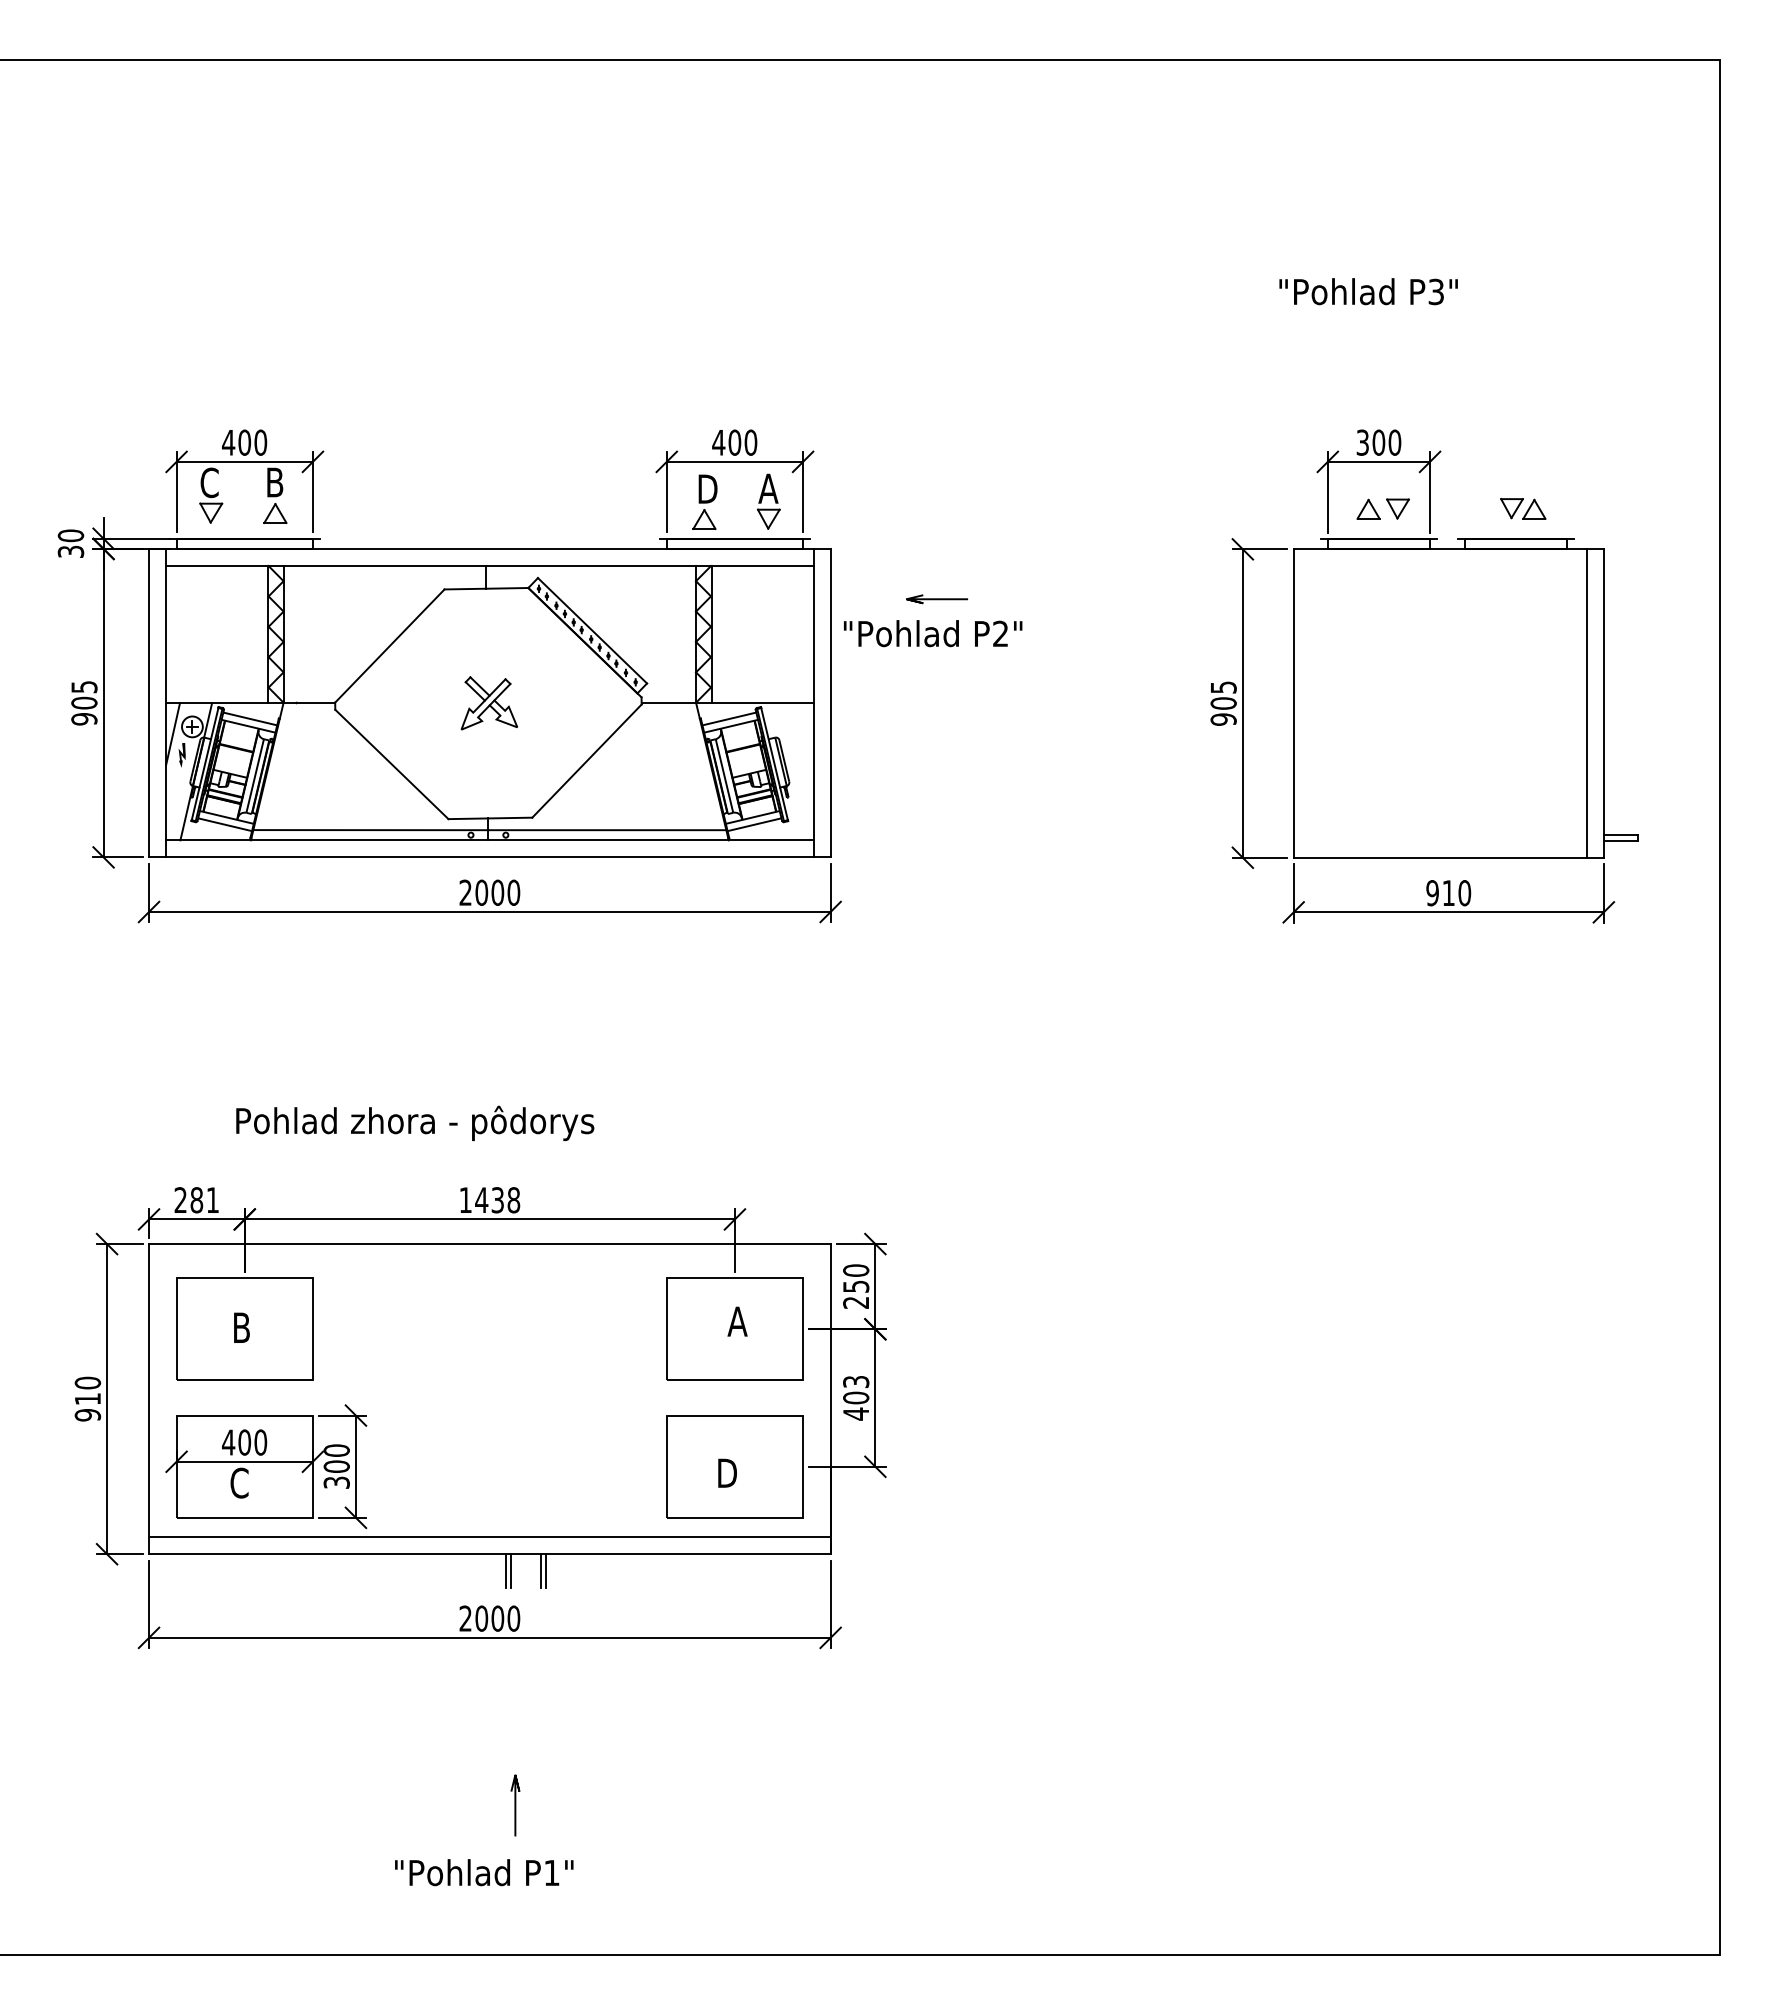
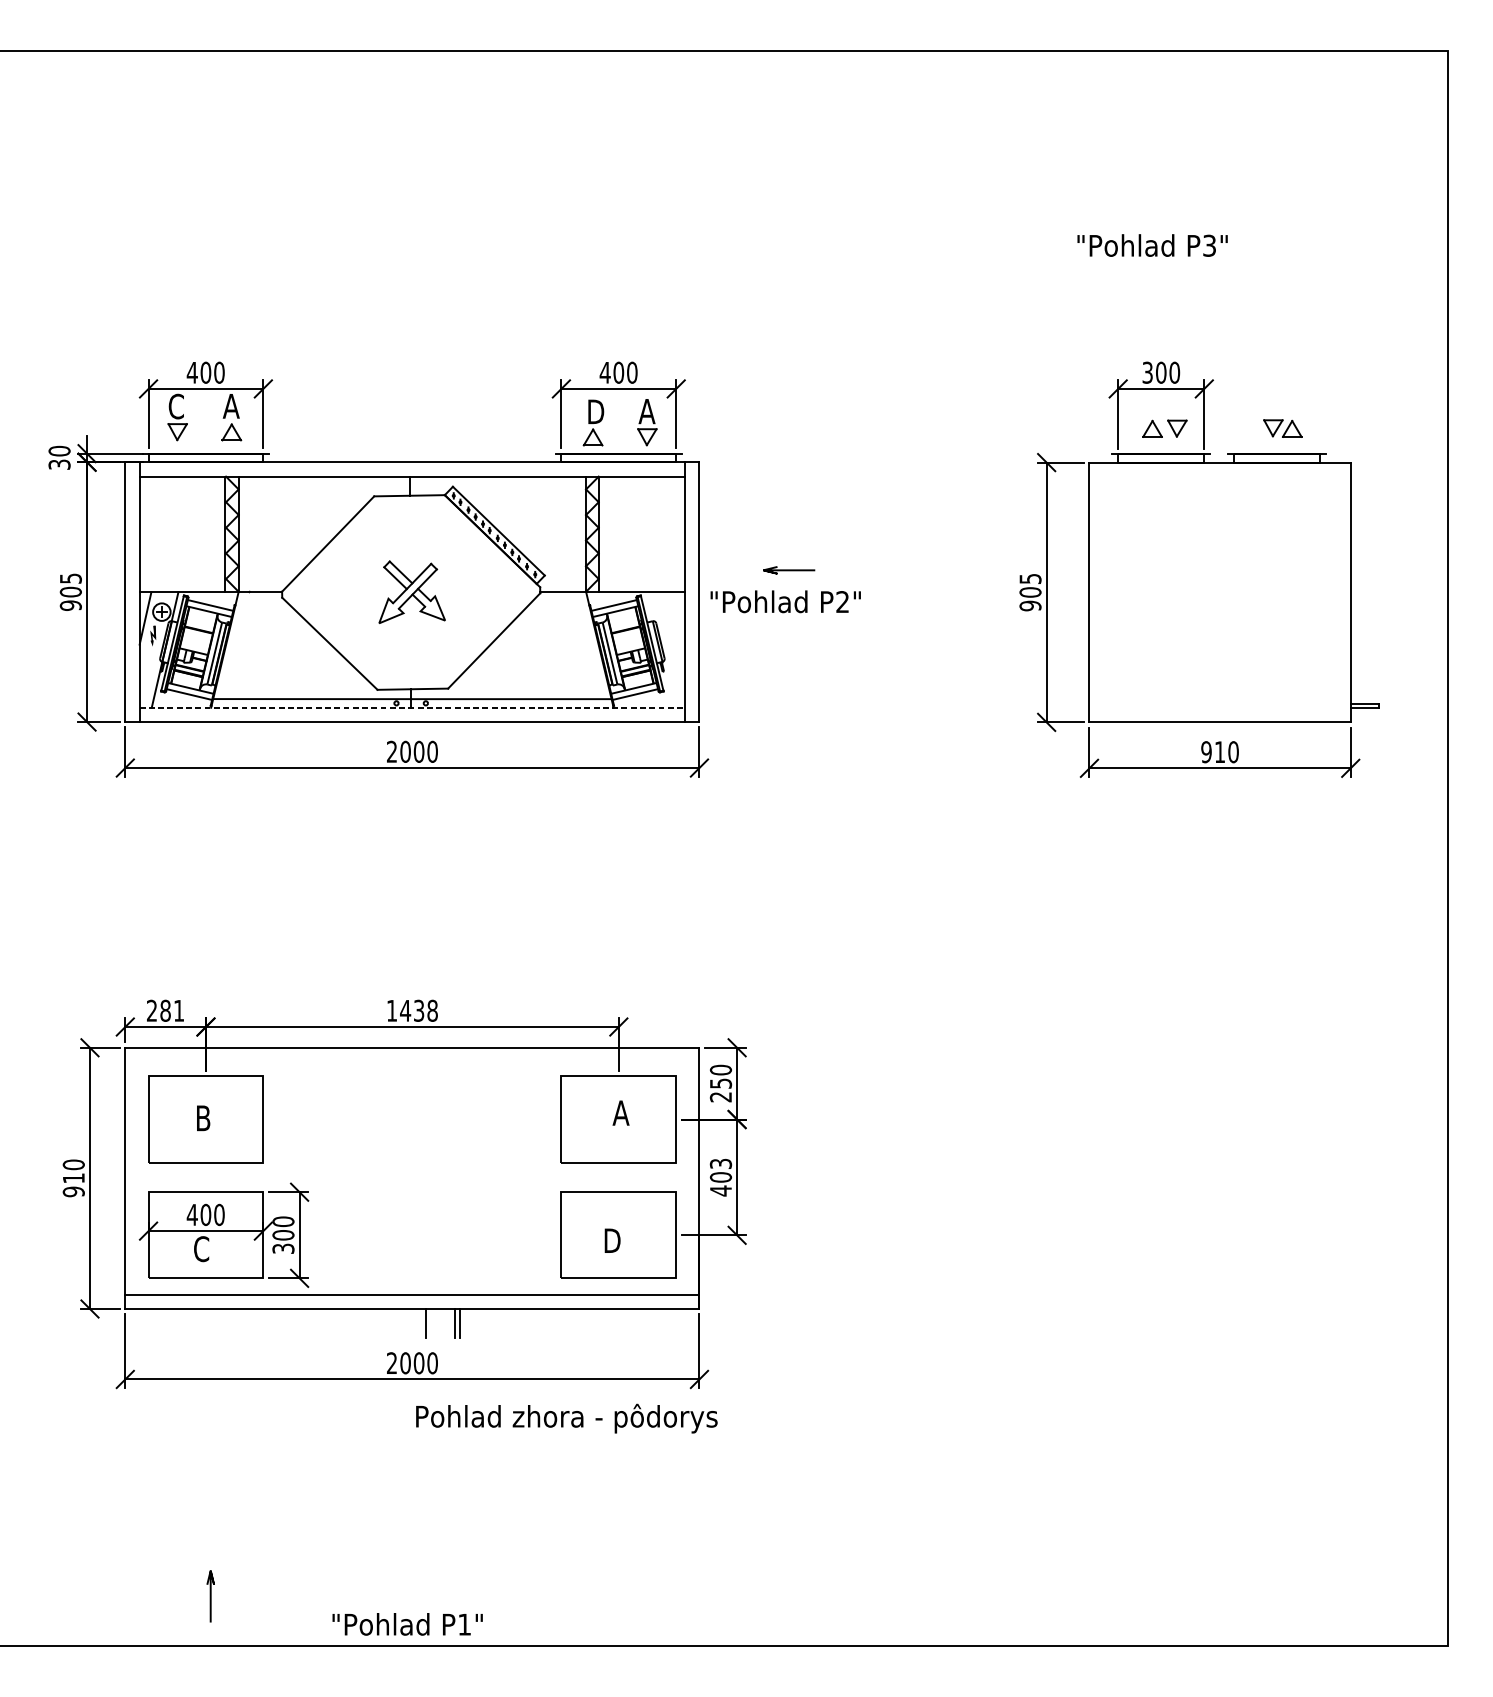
text: (274, 482) -> (231, 406), B -> A
line: (937, 599) -> (789, 570), moved
text: (933, 633) -> (786, 601), moved
part: (488, 703) -> (411, 592), size x1.4
line: (1586, 703) -> (1336, 592), removed
line: (489, 840) -> (412, 707), solid -> dashed
text: (415, 1122) -> (567, 1417), moved
line: (511, 1571) -> (430, 1323), removed
line: (515, 1805) -> (210, 1596), moved
text: (484, 1872) -> (407, 1624), moved

